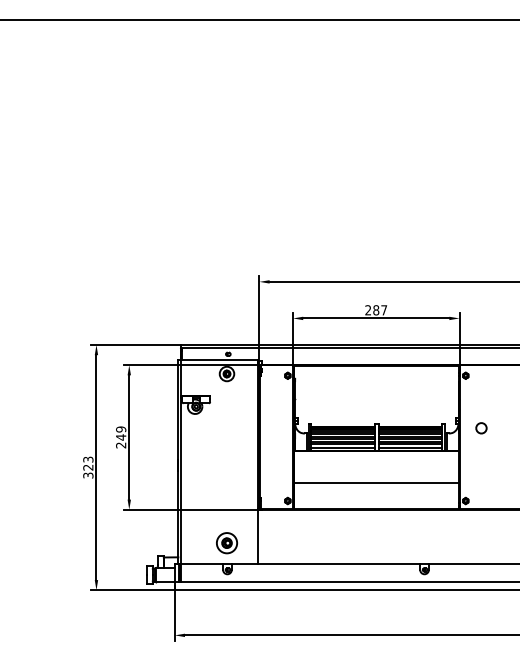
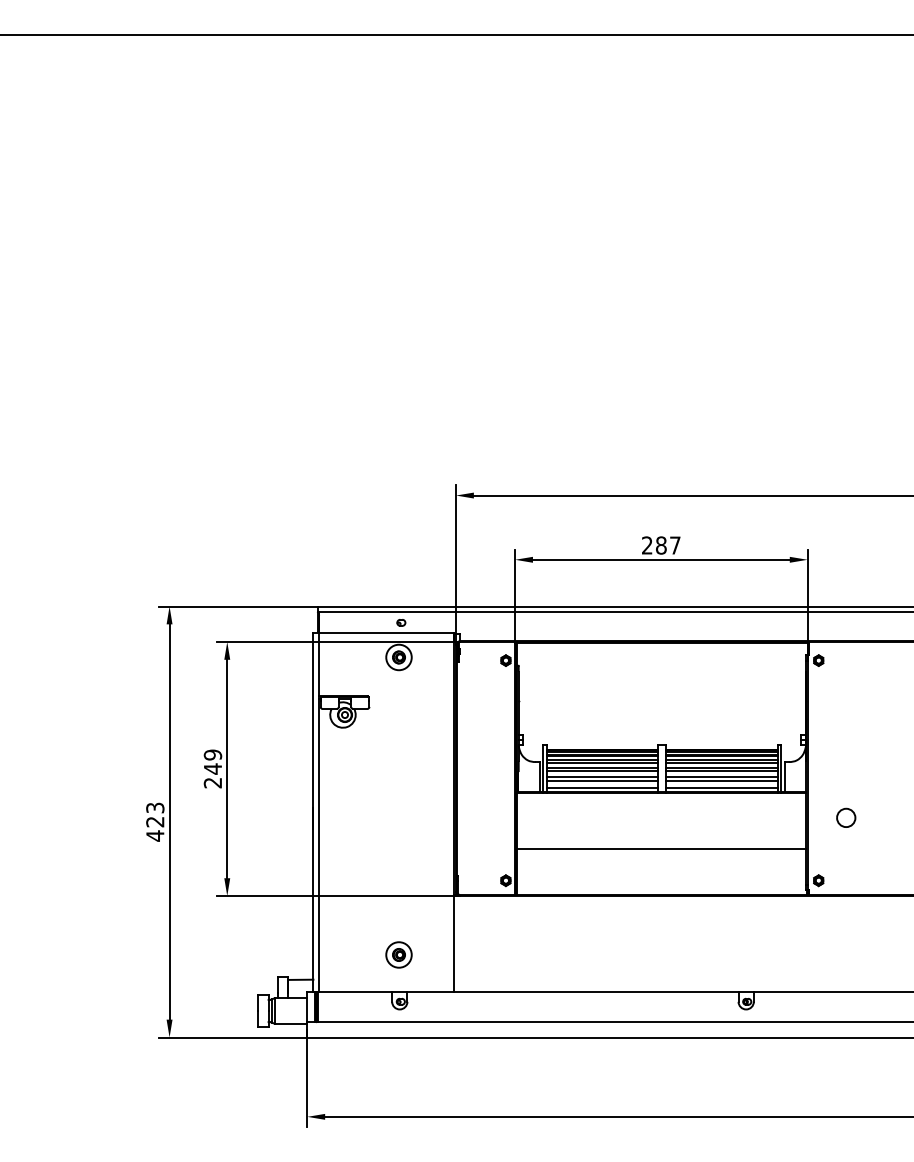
circle: (481, 428) -> (846, 818), moved
text: (88, 475) -> (155, 835), 323 -> 423
part: (226, 543) -> (398, 955), size x0.71

